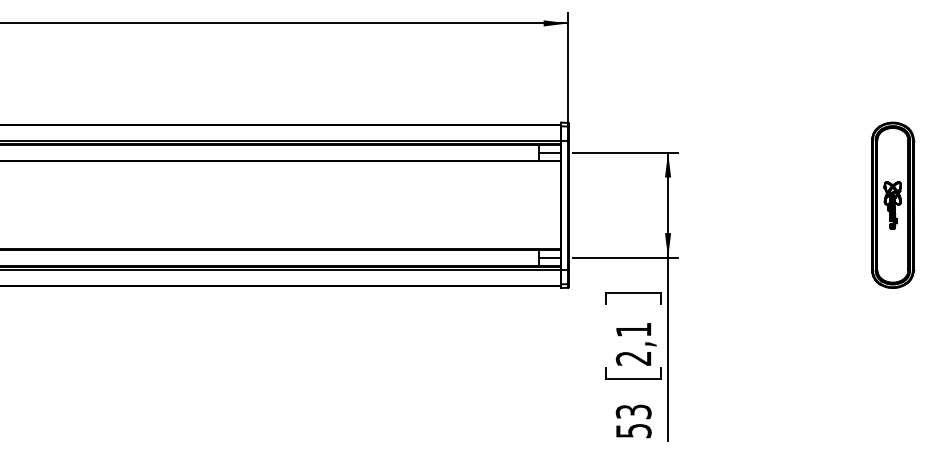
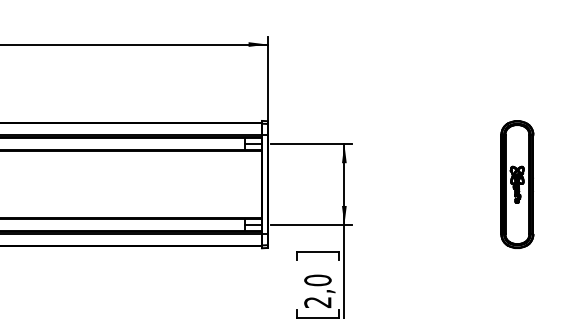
text: (633, 329) -> (317, 280), 2,1 -> 2,0

